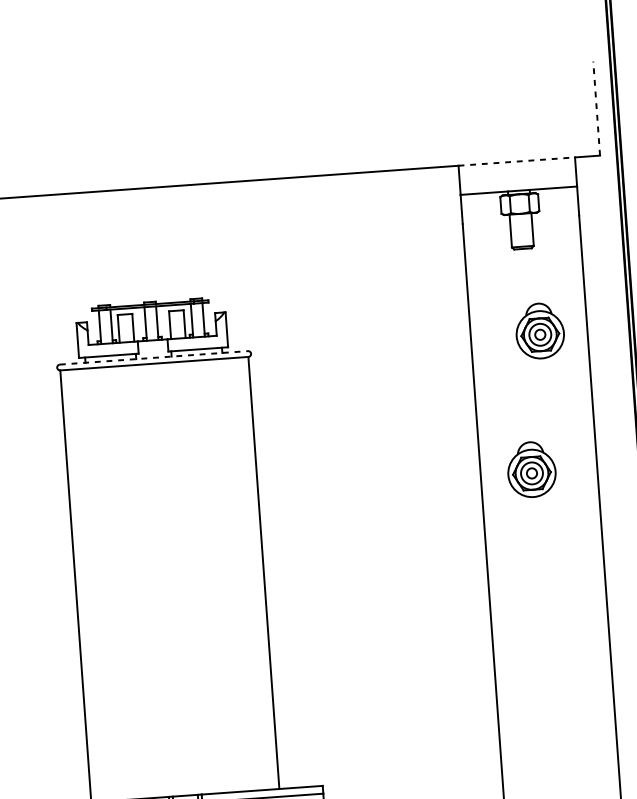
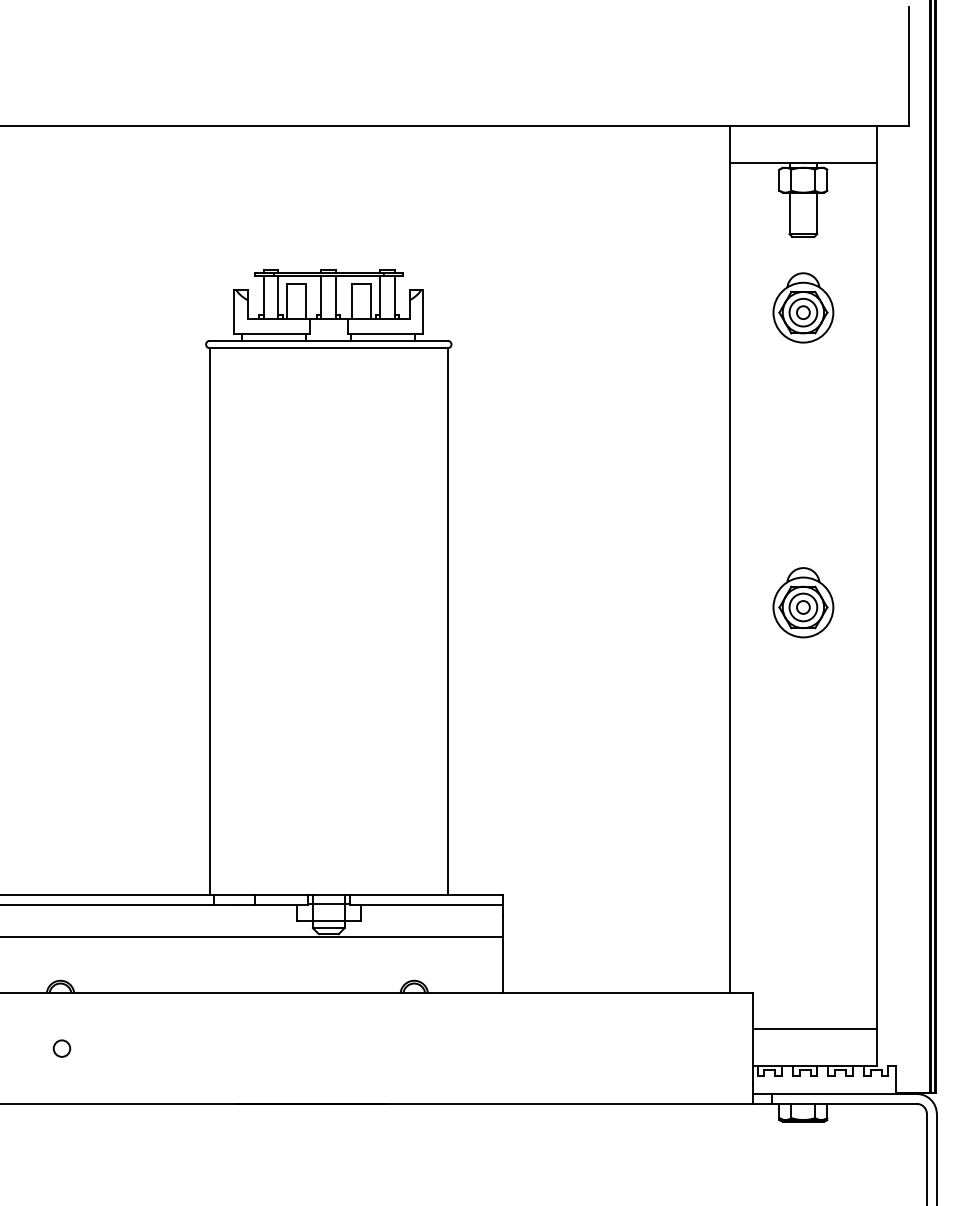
line: (596, 108) -> (908, 66), dashed -> solid
line: (516, 161) -> (803, 126), dashed -> solid
part: (540, 330) -> (803, 307), moved
line: (154, 357) -> (329, 340), dashed -> solid
part: (531, 469) -> (803, 602), moved

